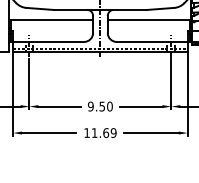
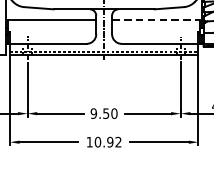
line: (148, 20) -> (156, 20), solid -> dashed
text: (103, 132) -> (107, 141), 11.69 -> 10.92

